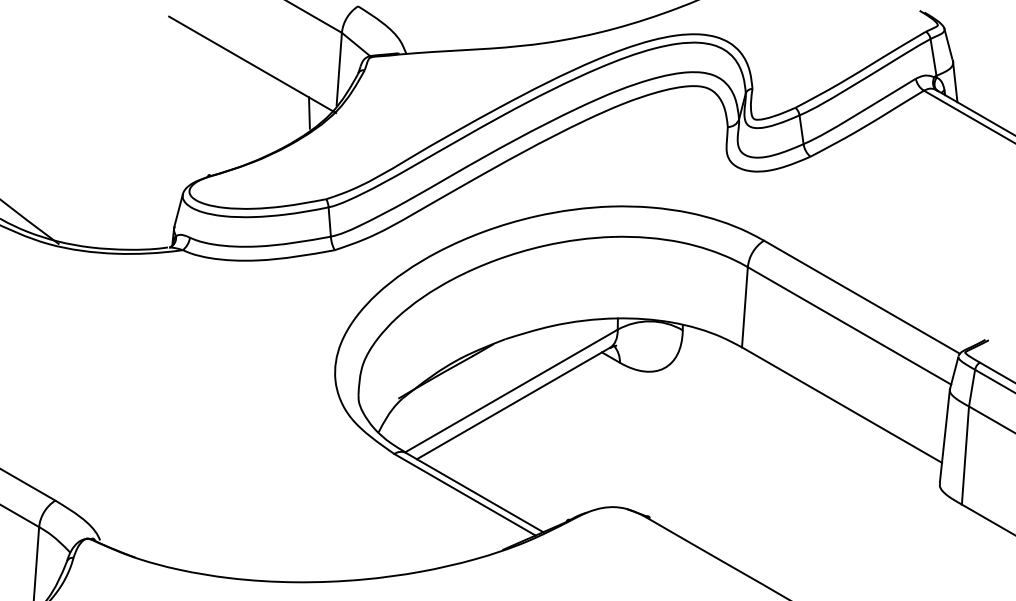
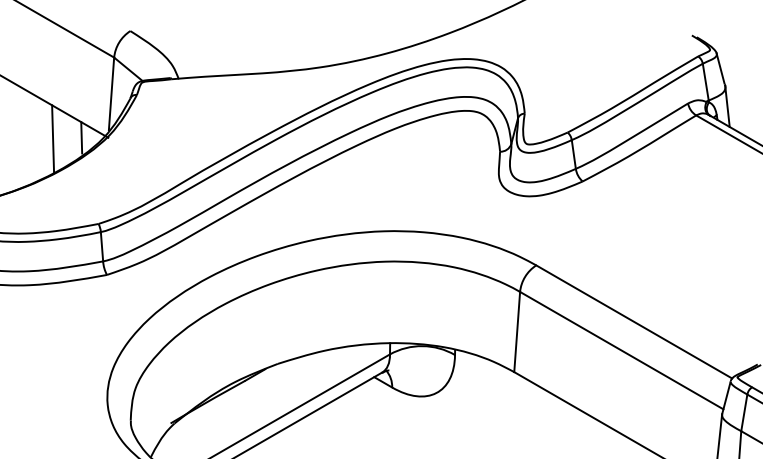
line: (280, 114) -> (52, 139), added

